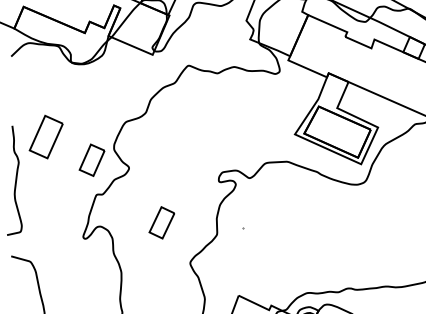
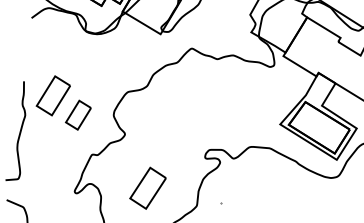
part: (91, 159) -> (78, 114), moved
part: (161, 222) -> (147, 187), size x1.43

